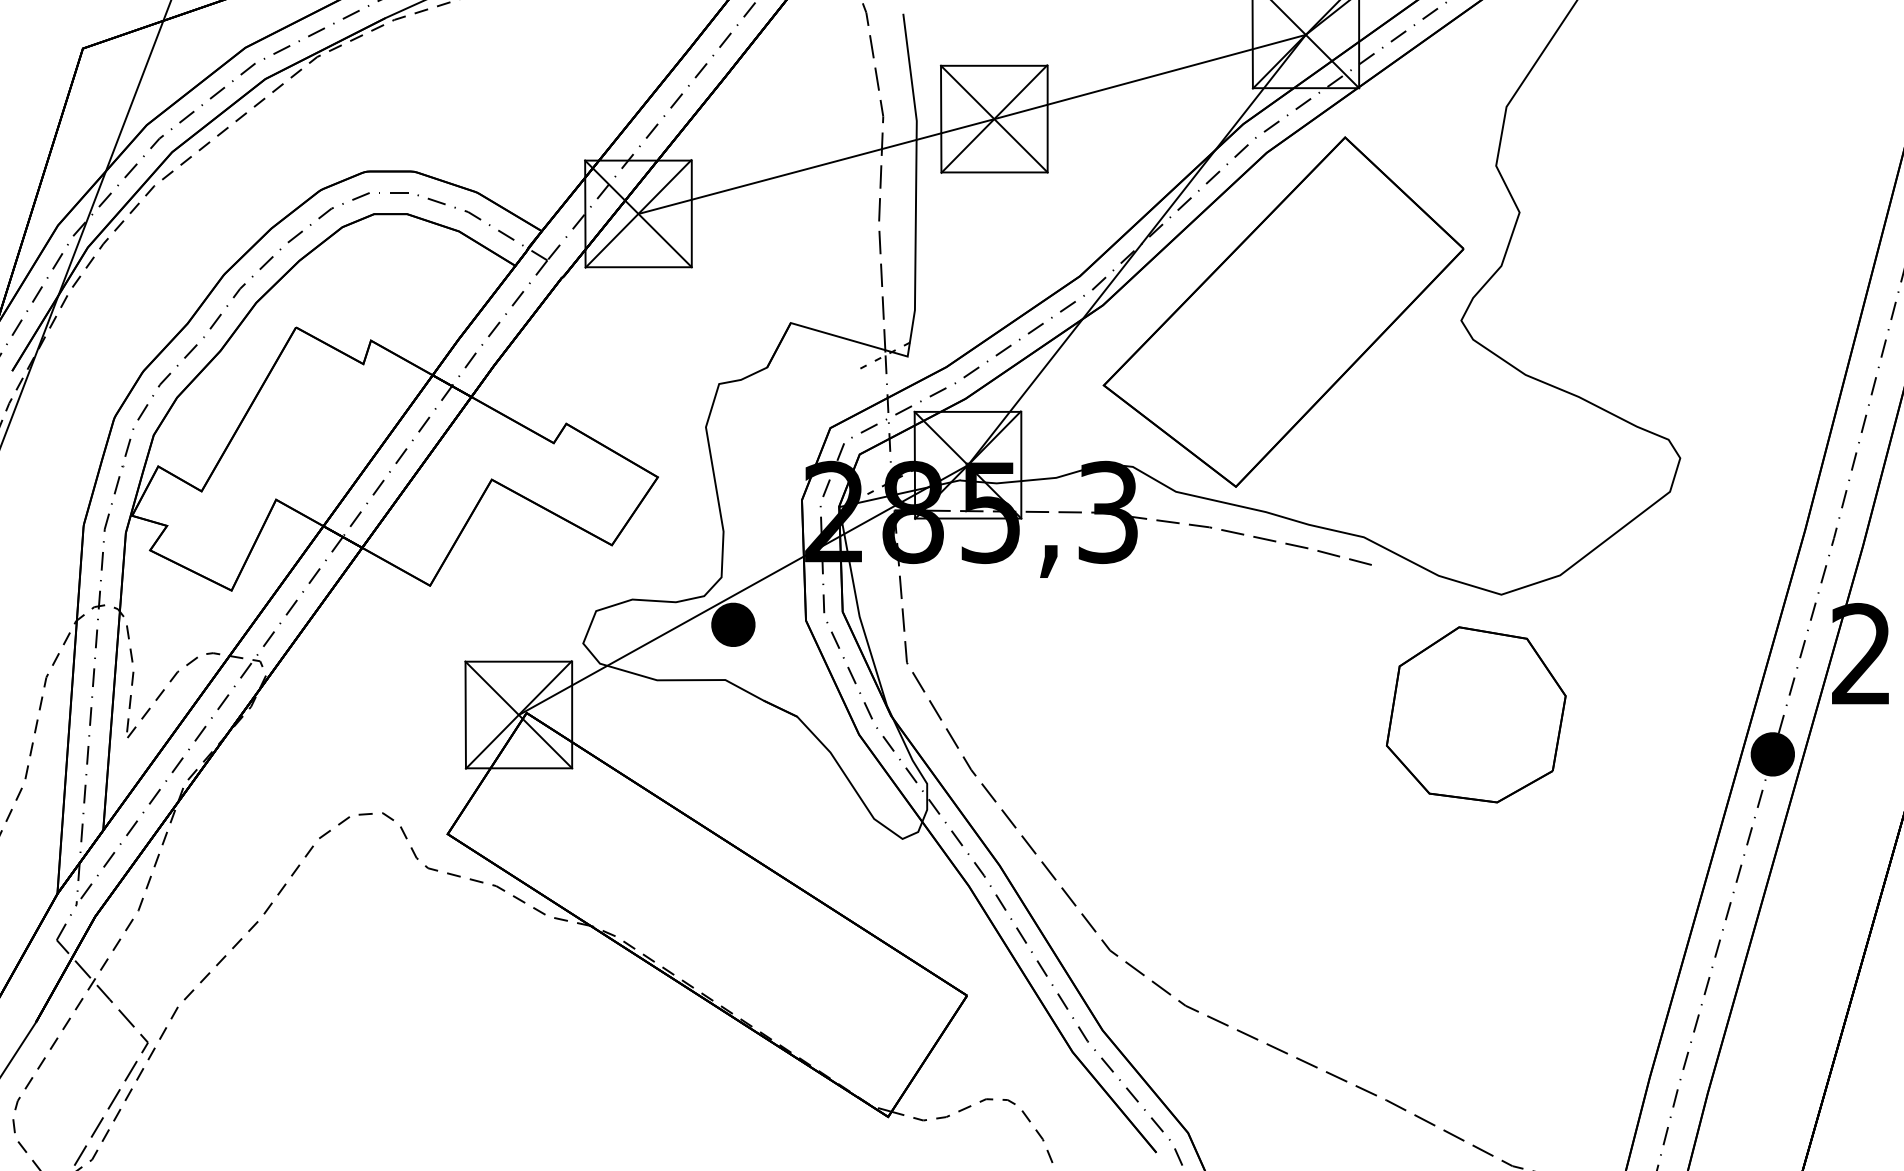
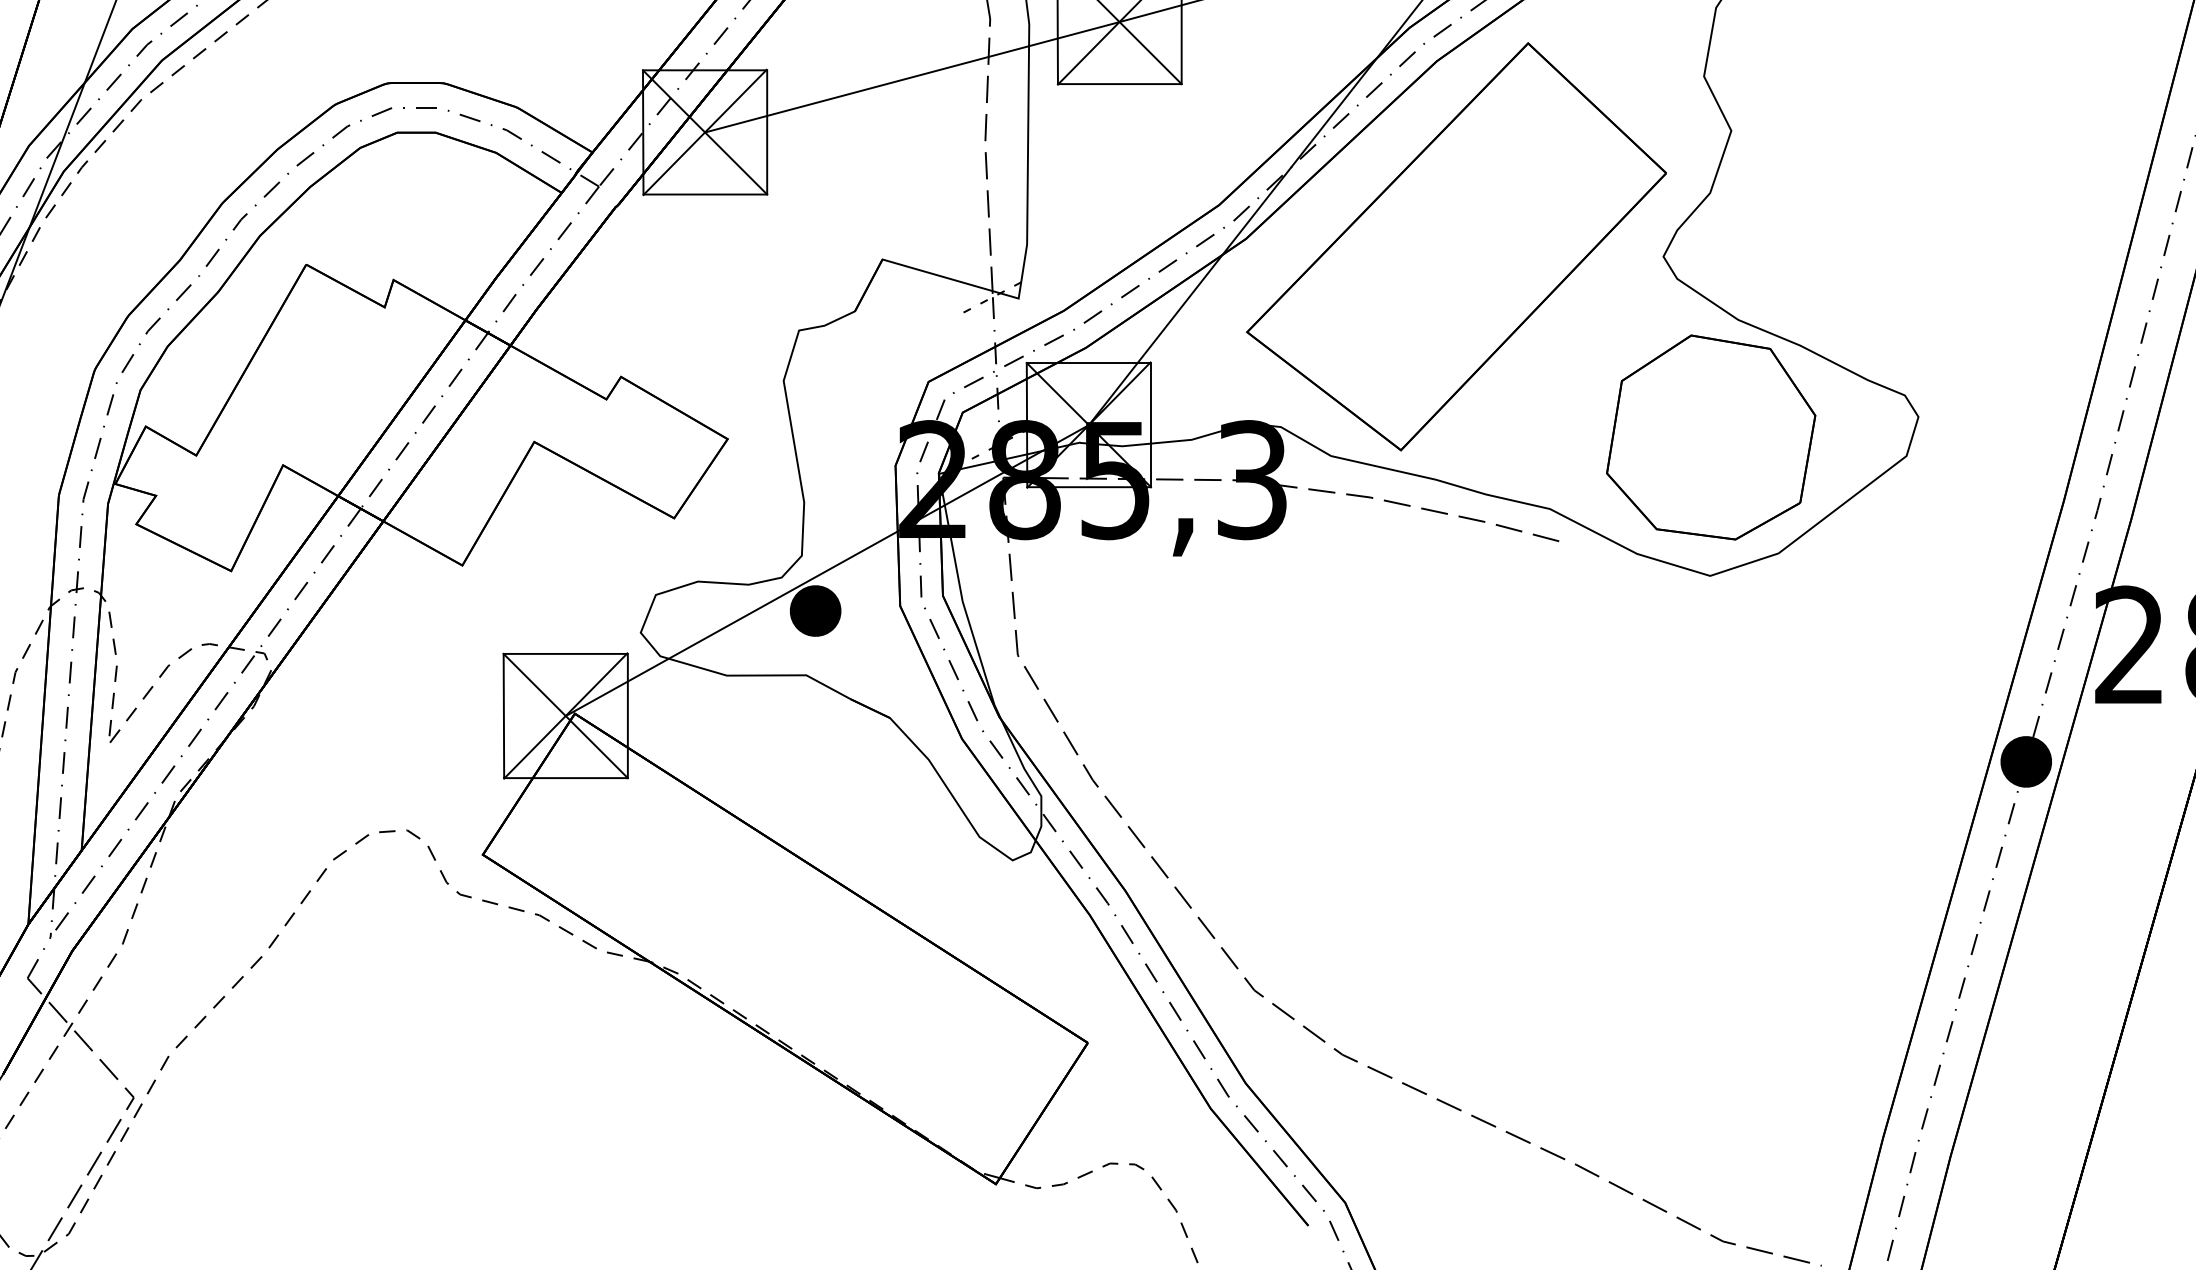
part: (1475, 714) -> (1710, 437), moved

